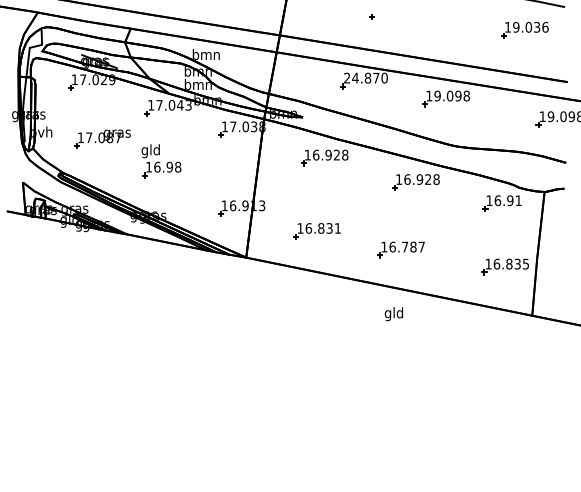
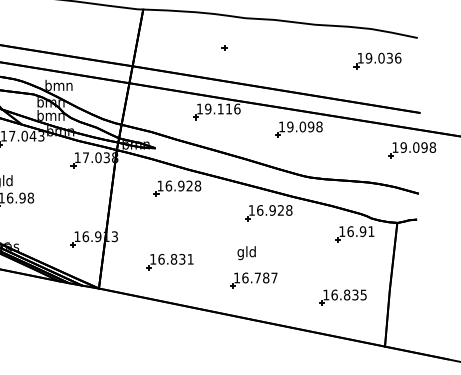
text: (365, 77) -> (218, 108), 24.870 -> 19.116
part: (504, 266) -> (342, 297), moved
text: (393, 314) -> (246, 253), moved

